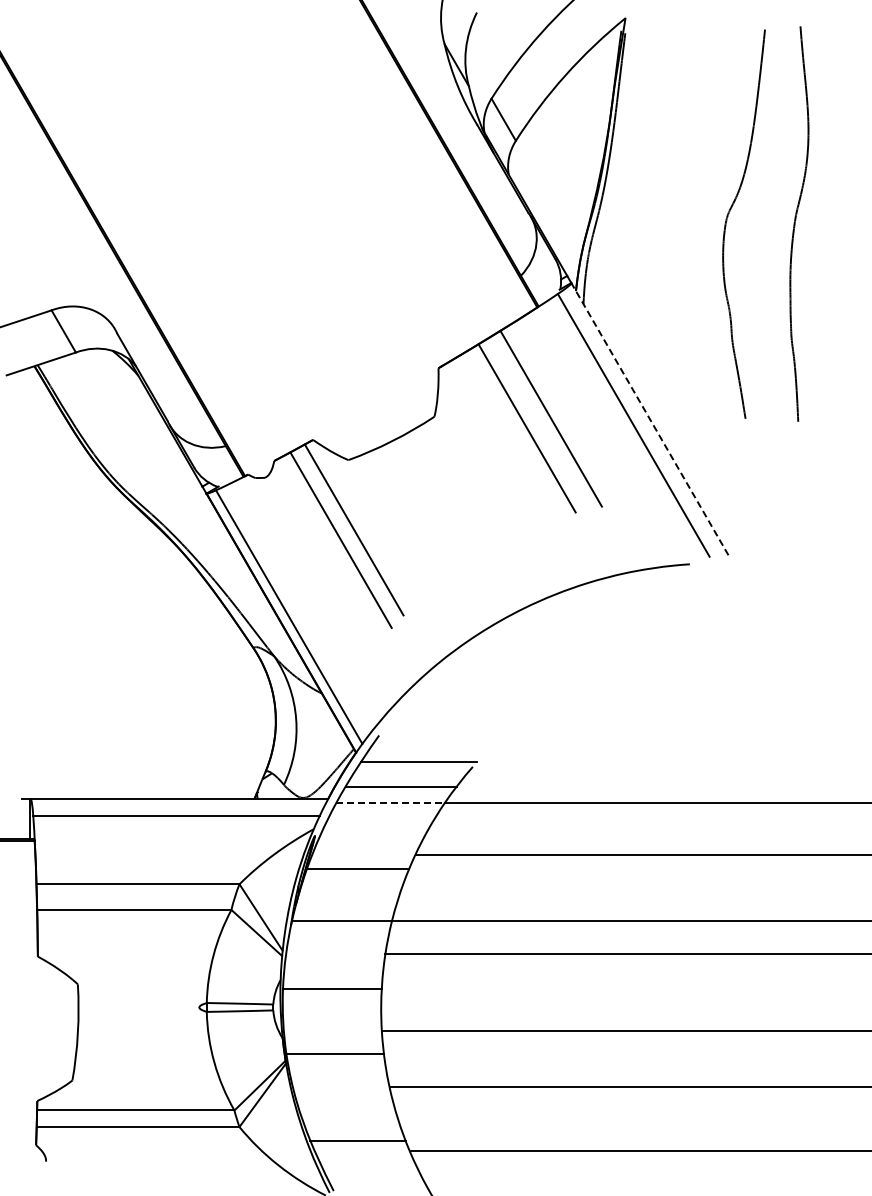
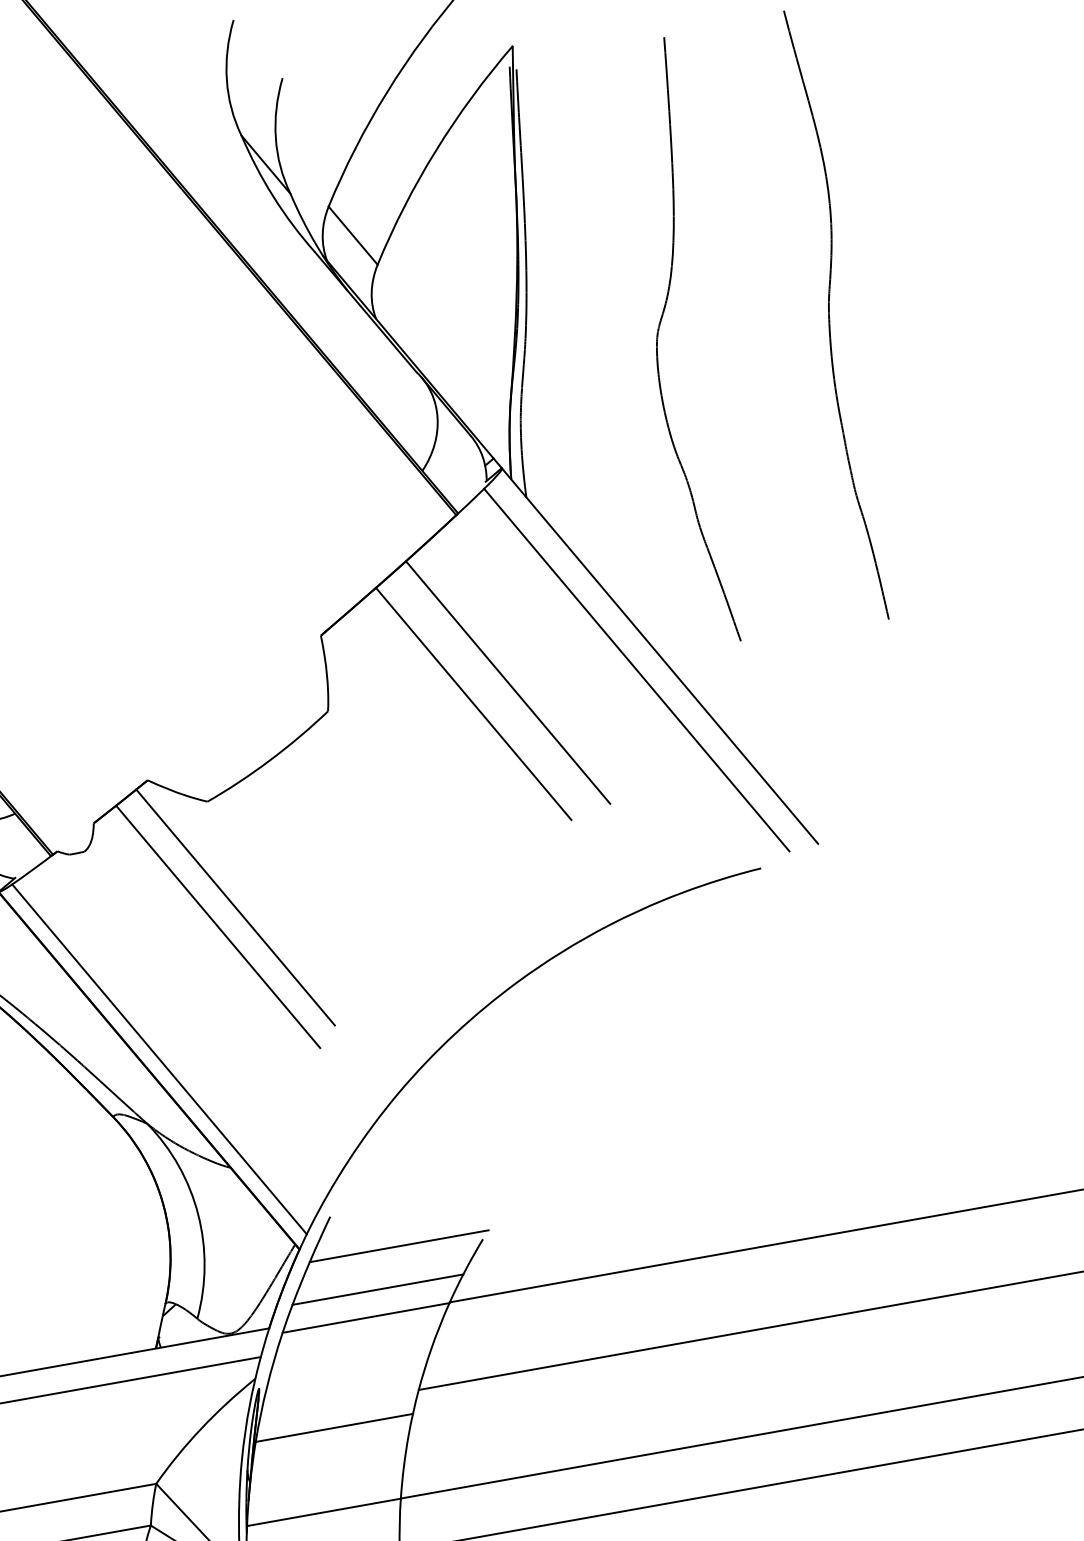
part: (727, 221) -> (659, 342), moved
line: (649, 418) -> (659, 655), dashed -> solid
line: (390, 803) -> (366, 1318), dashed -> solid

